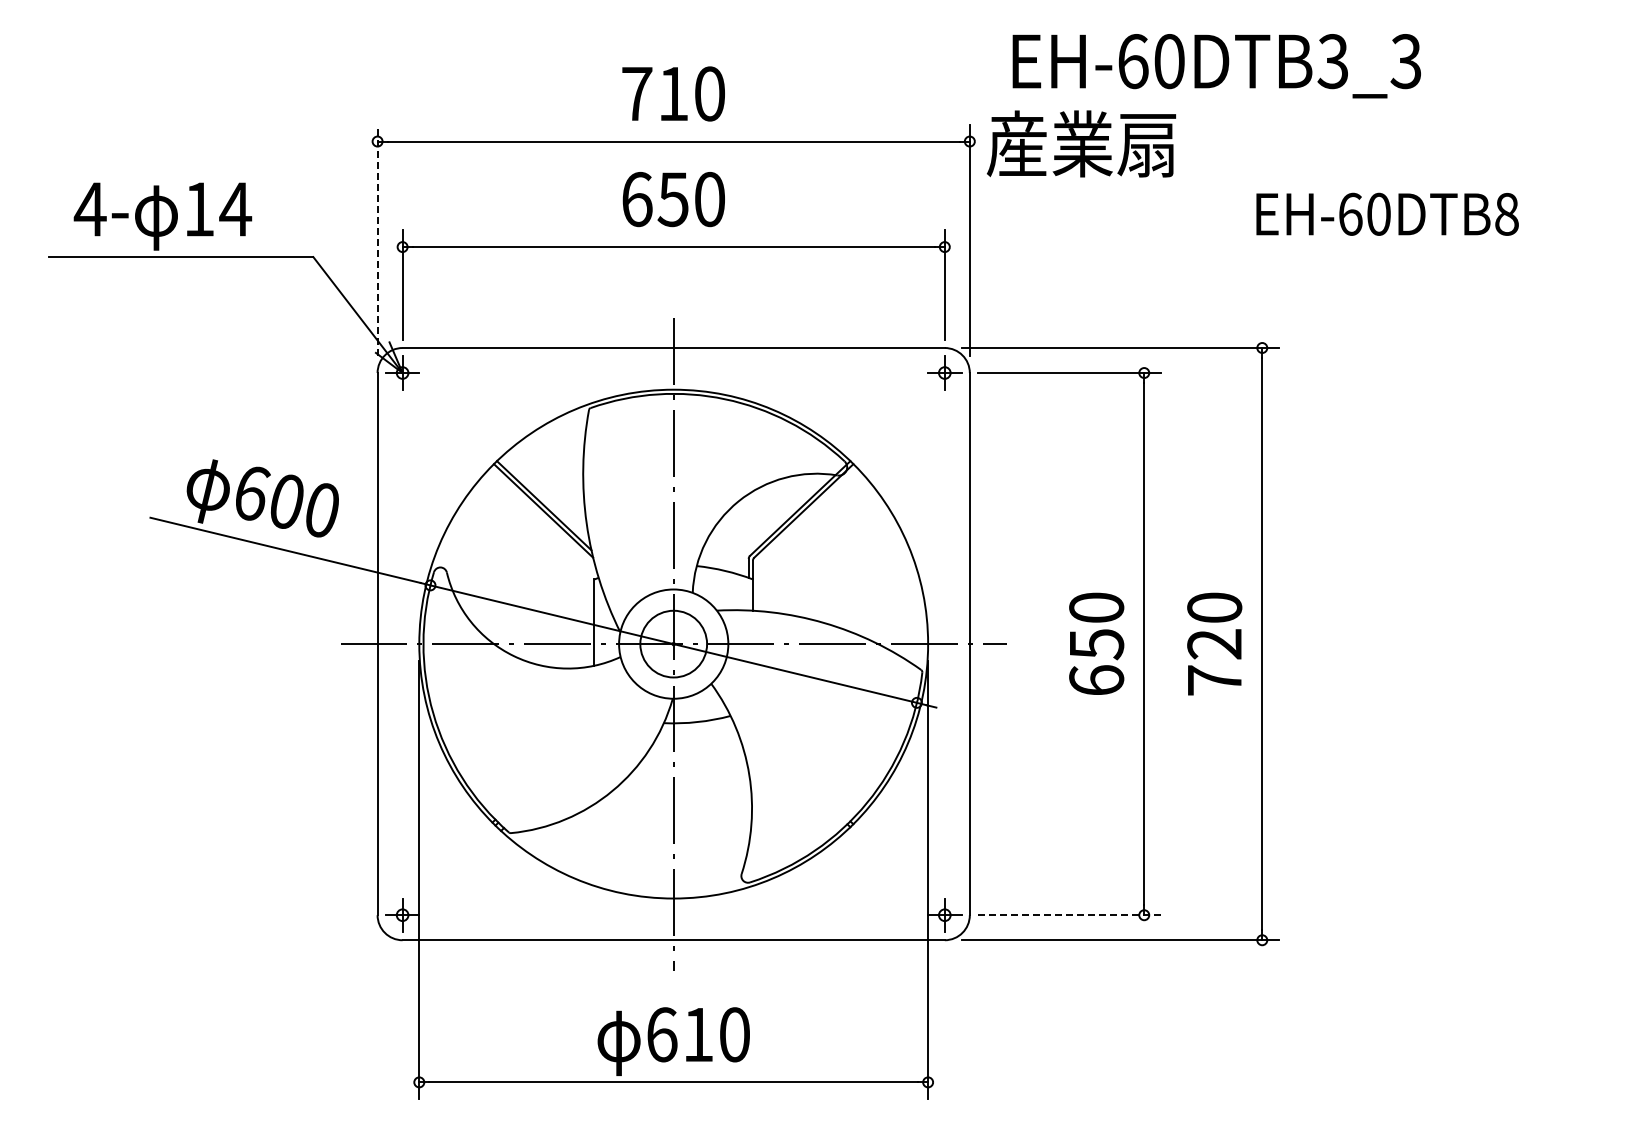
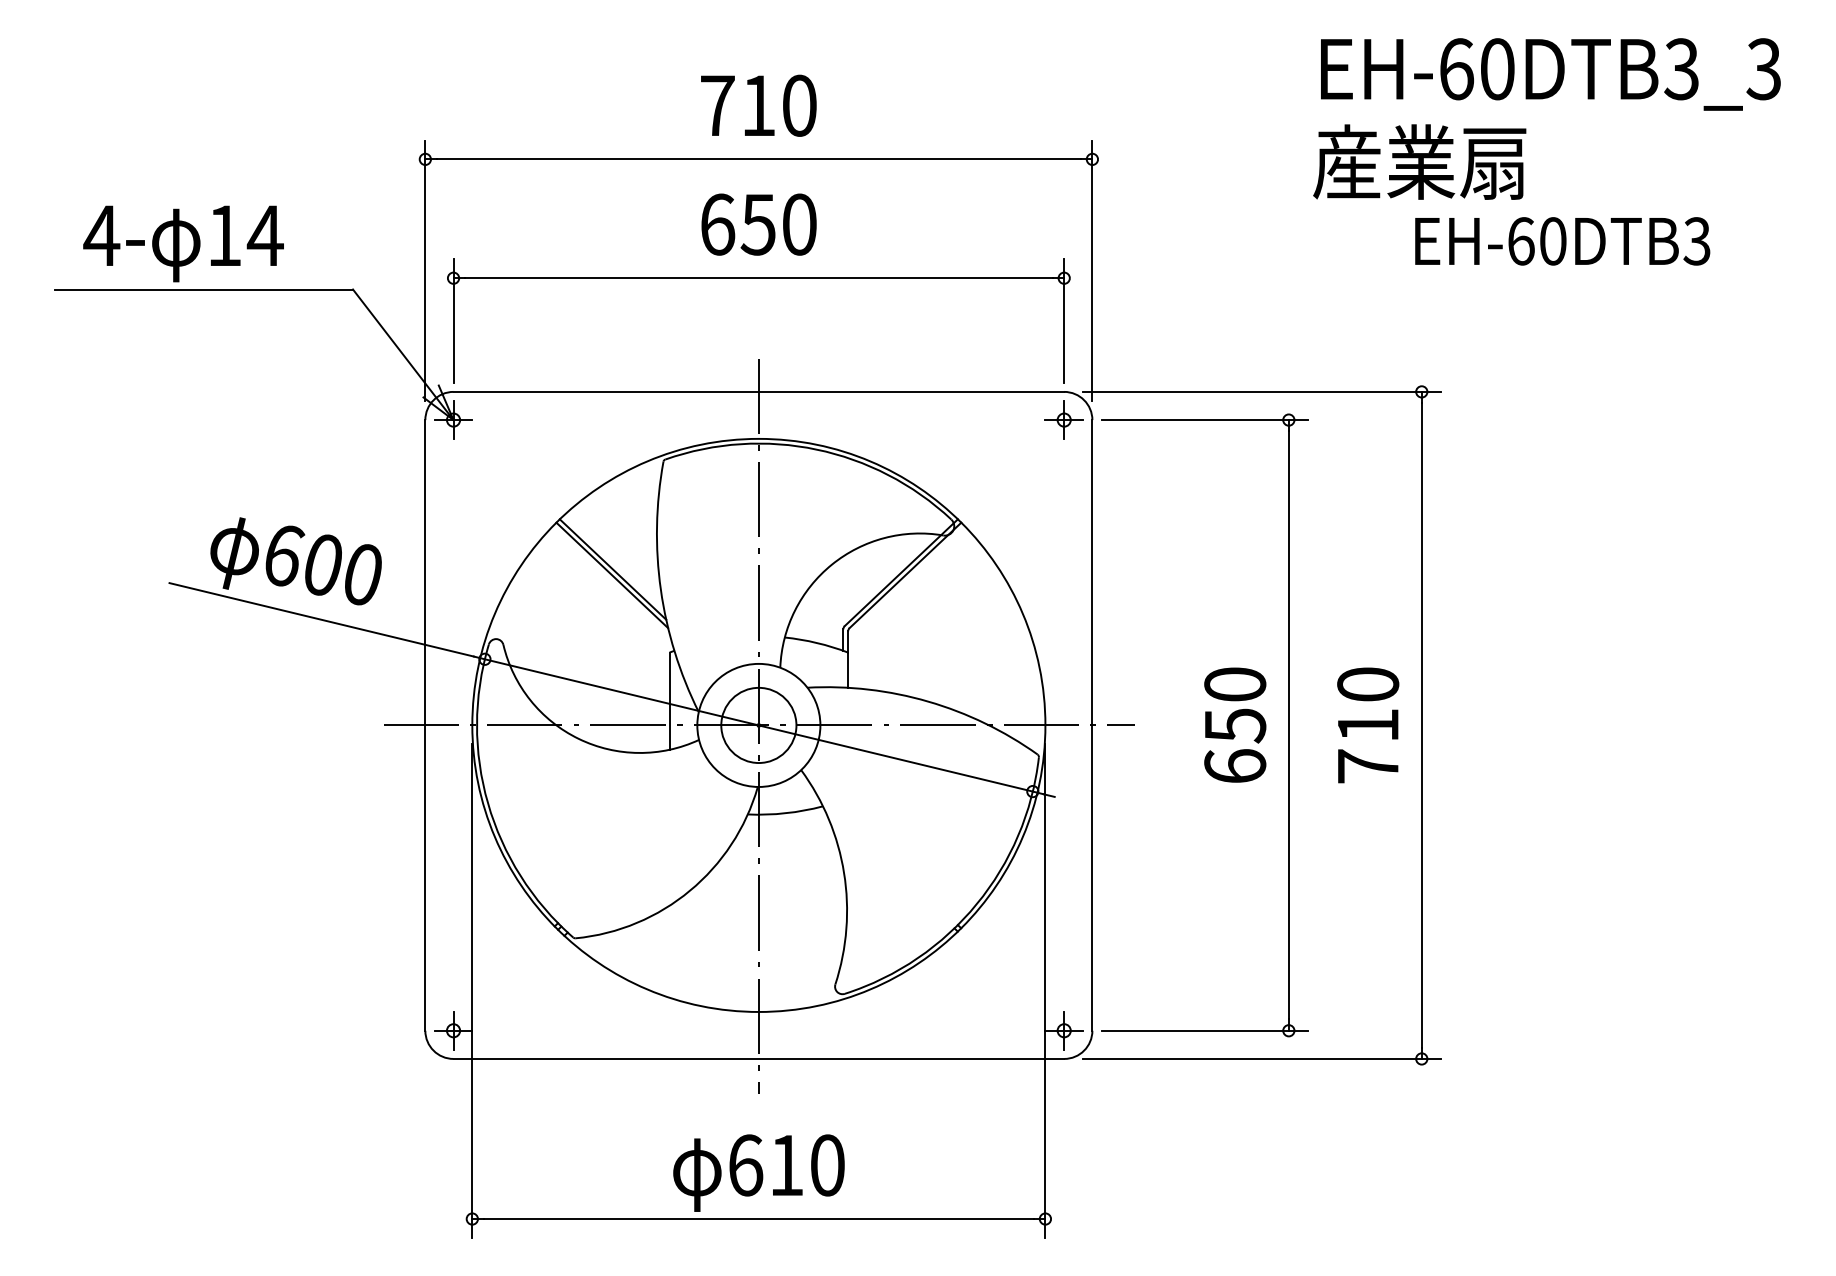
text: (1216, 66) -> (1550, 74), moved
text: (1080, 143) -> (1418, 161), moved
text: (1506, 213) -> (1696, 240), EH-60DTB8 -> EH-60DTB3
line: (377, 240) -> (425, 270), dashed -> solid
text: (1214, 644) -> (1367, 725), 720 -> 710
line: (1070, 915) -> (1205, 1031), dashed -> solid

